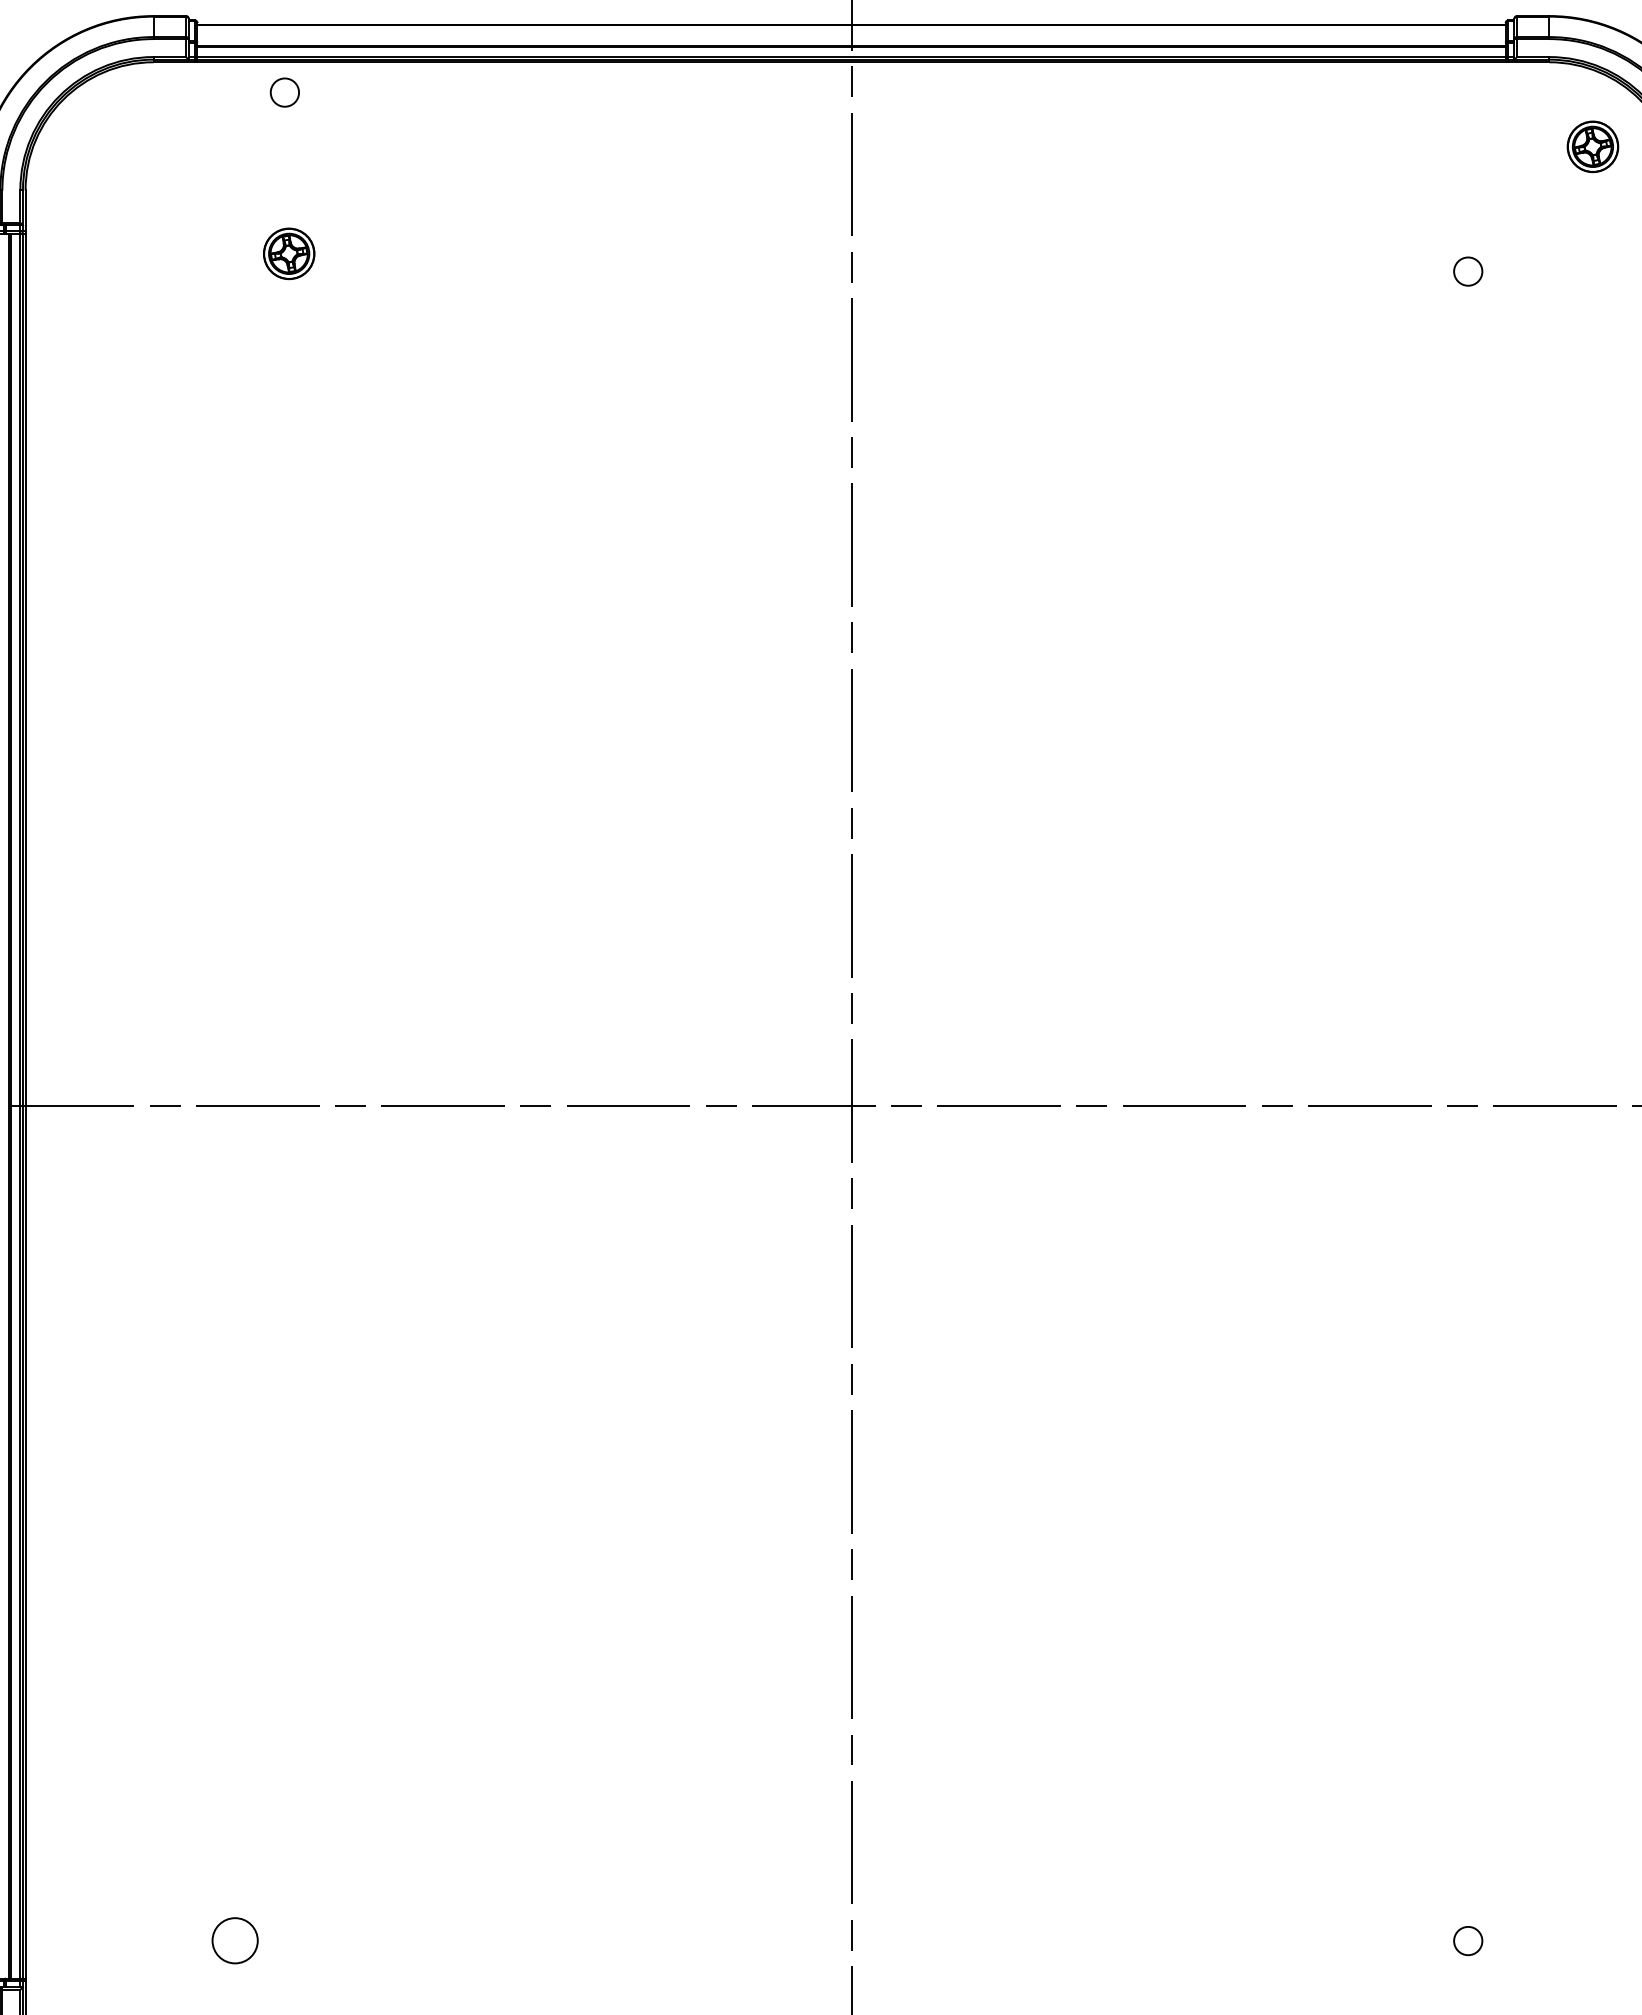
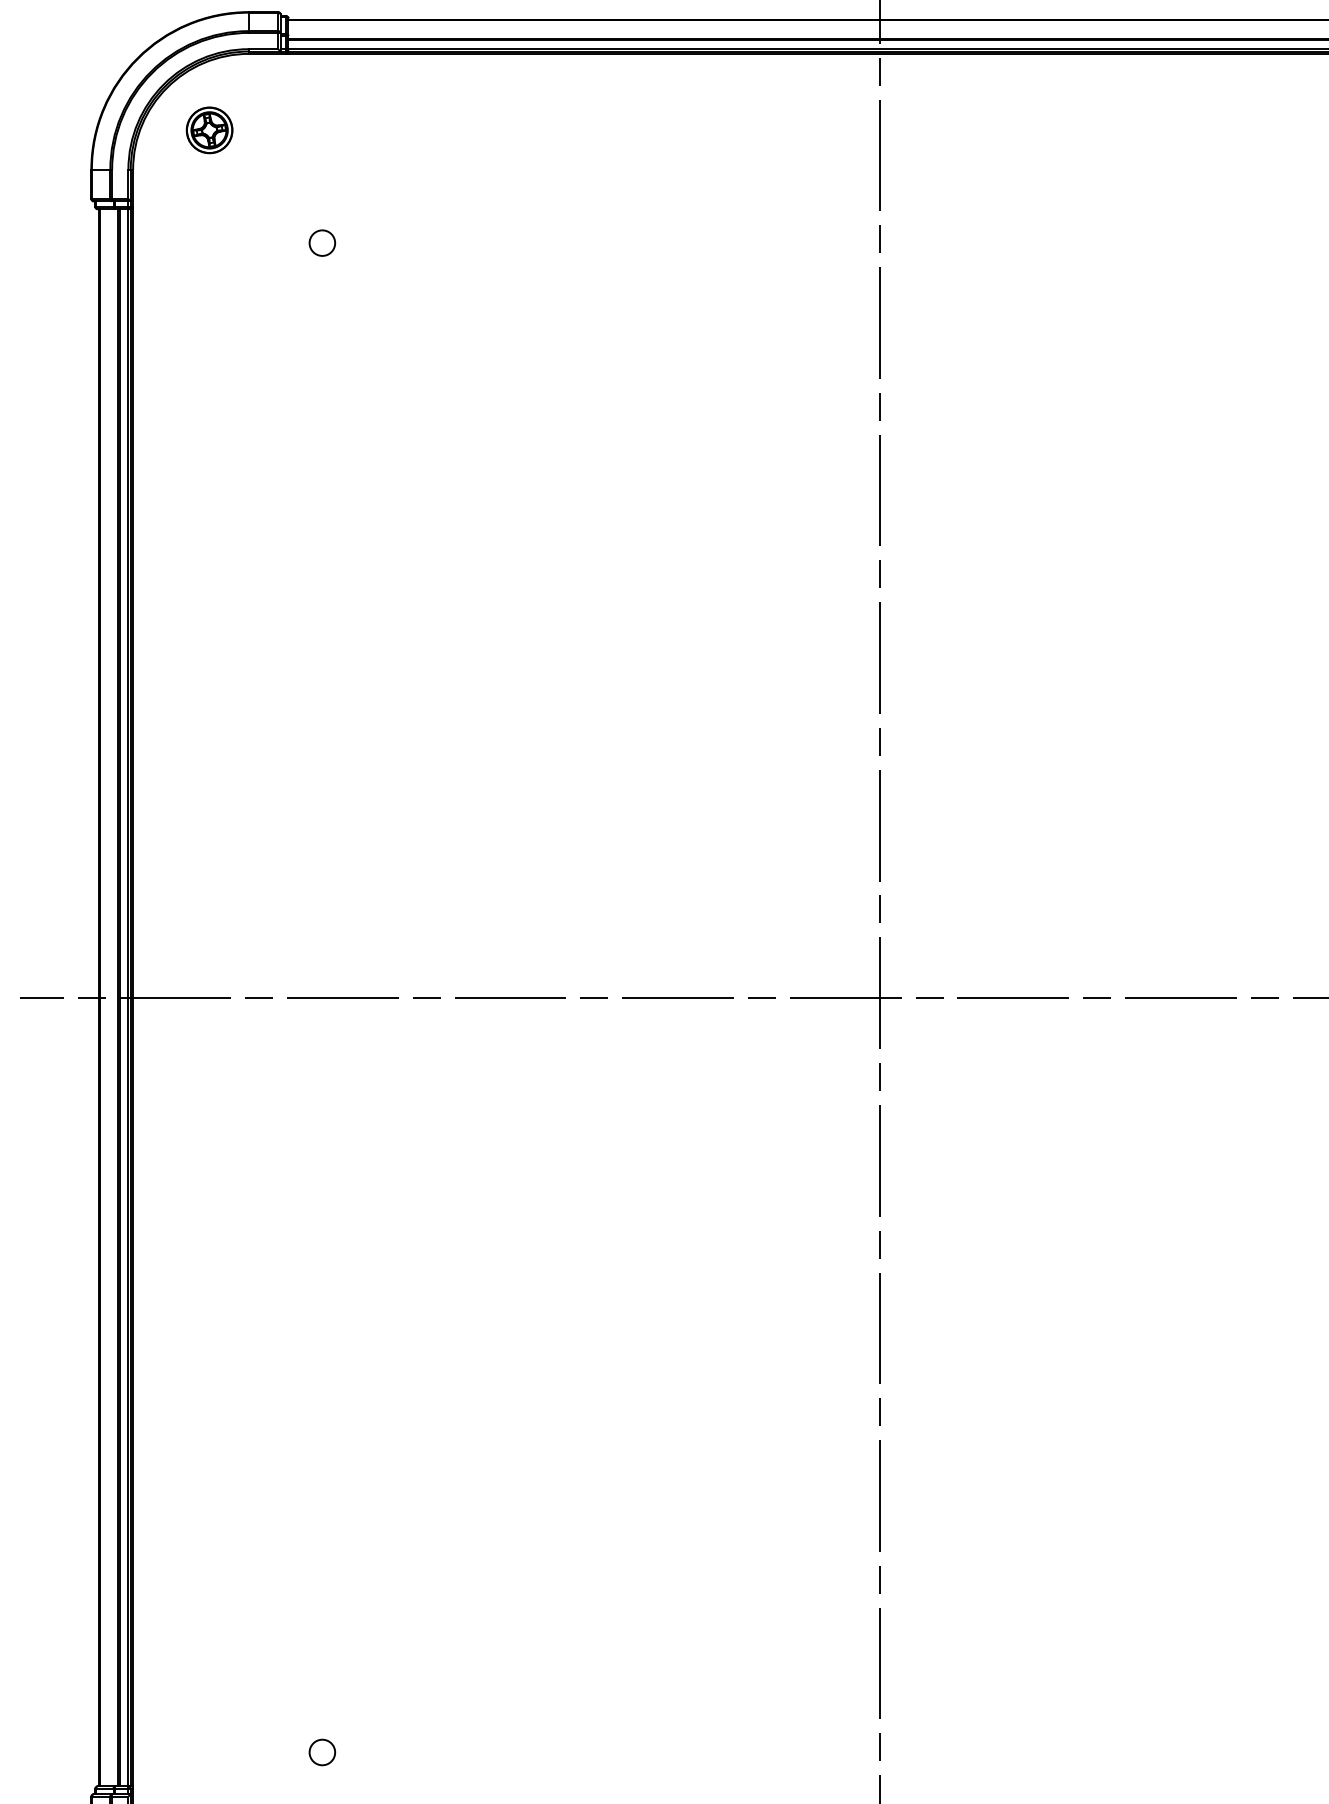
circle: (284, 92) -> (322, 243), moved
part: (289, 253) -> (209, 130), moved
circle: (234, 1941) -> (322, 1752), size x0.62

